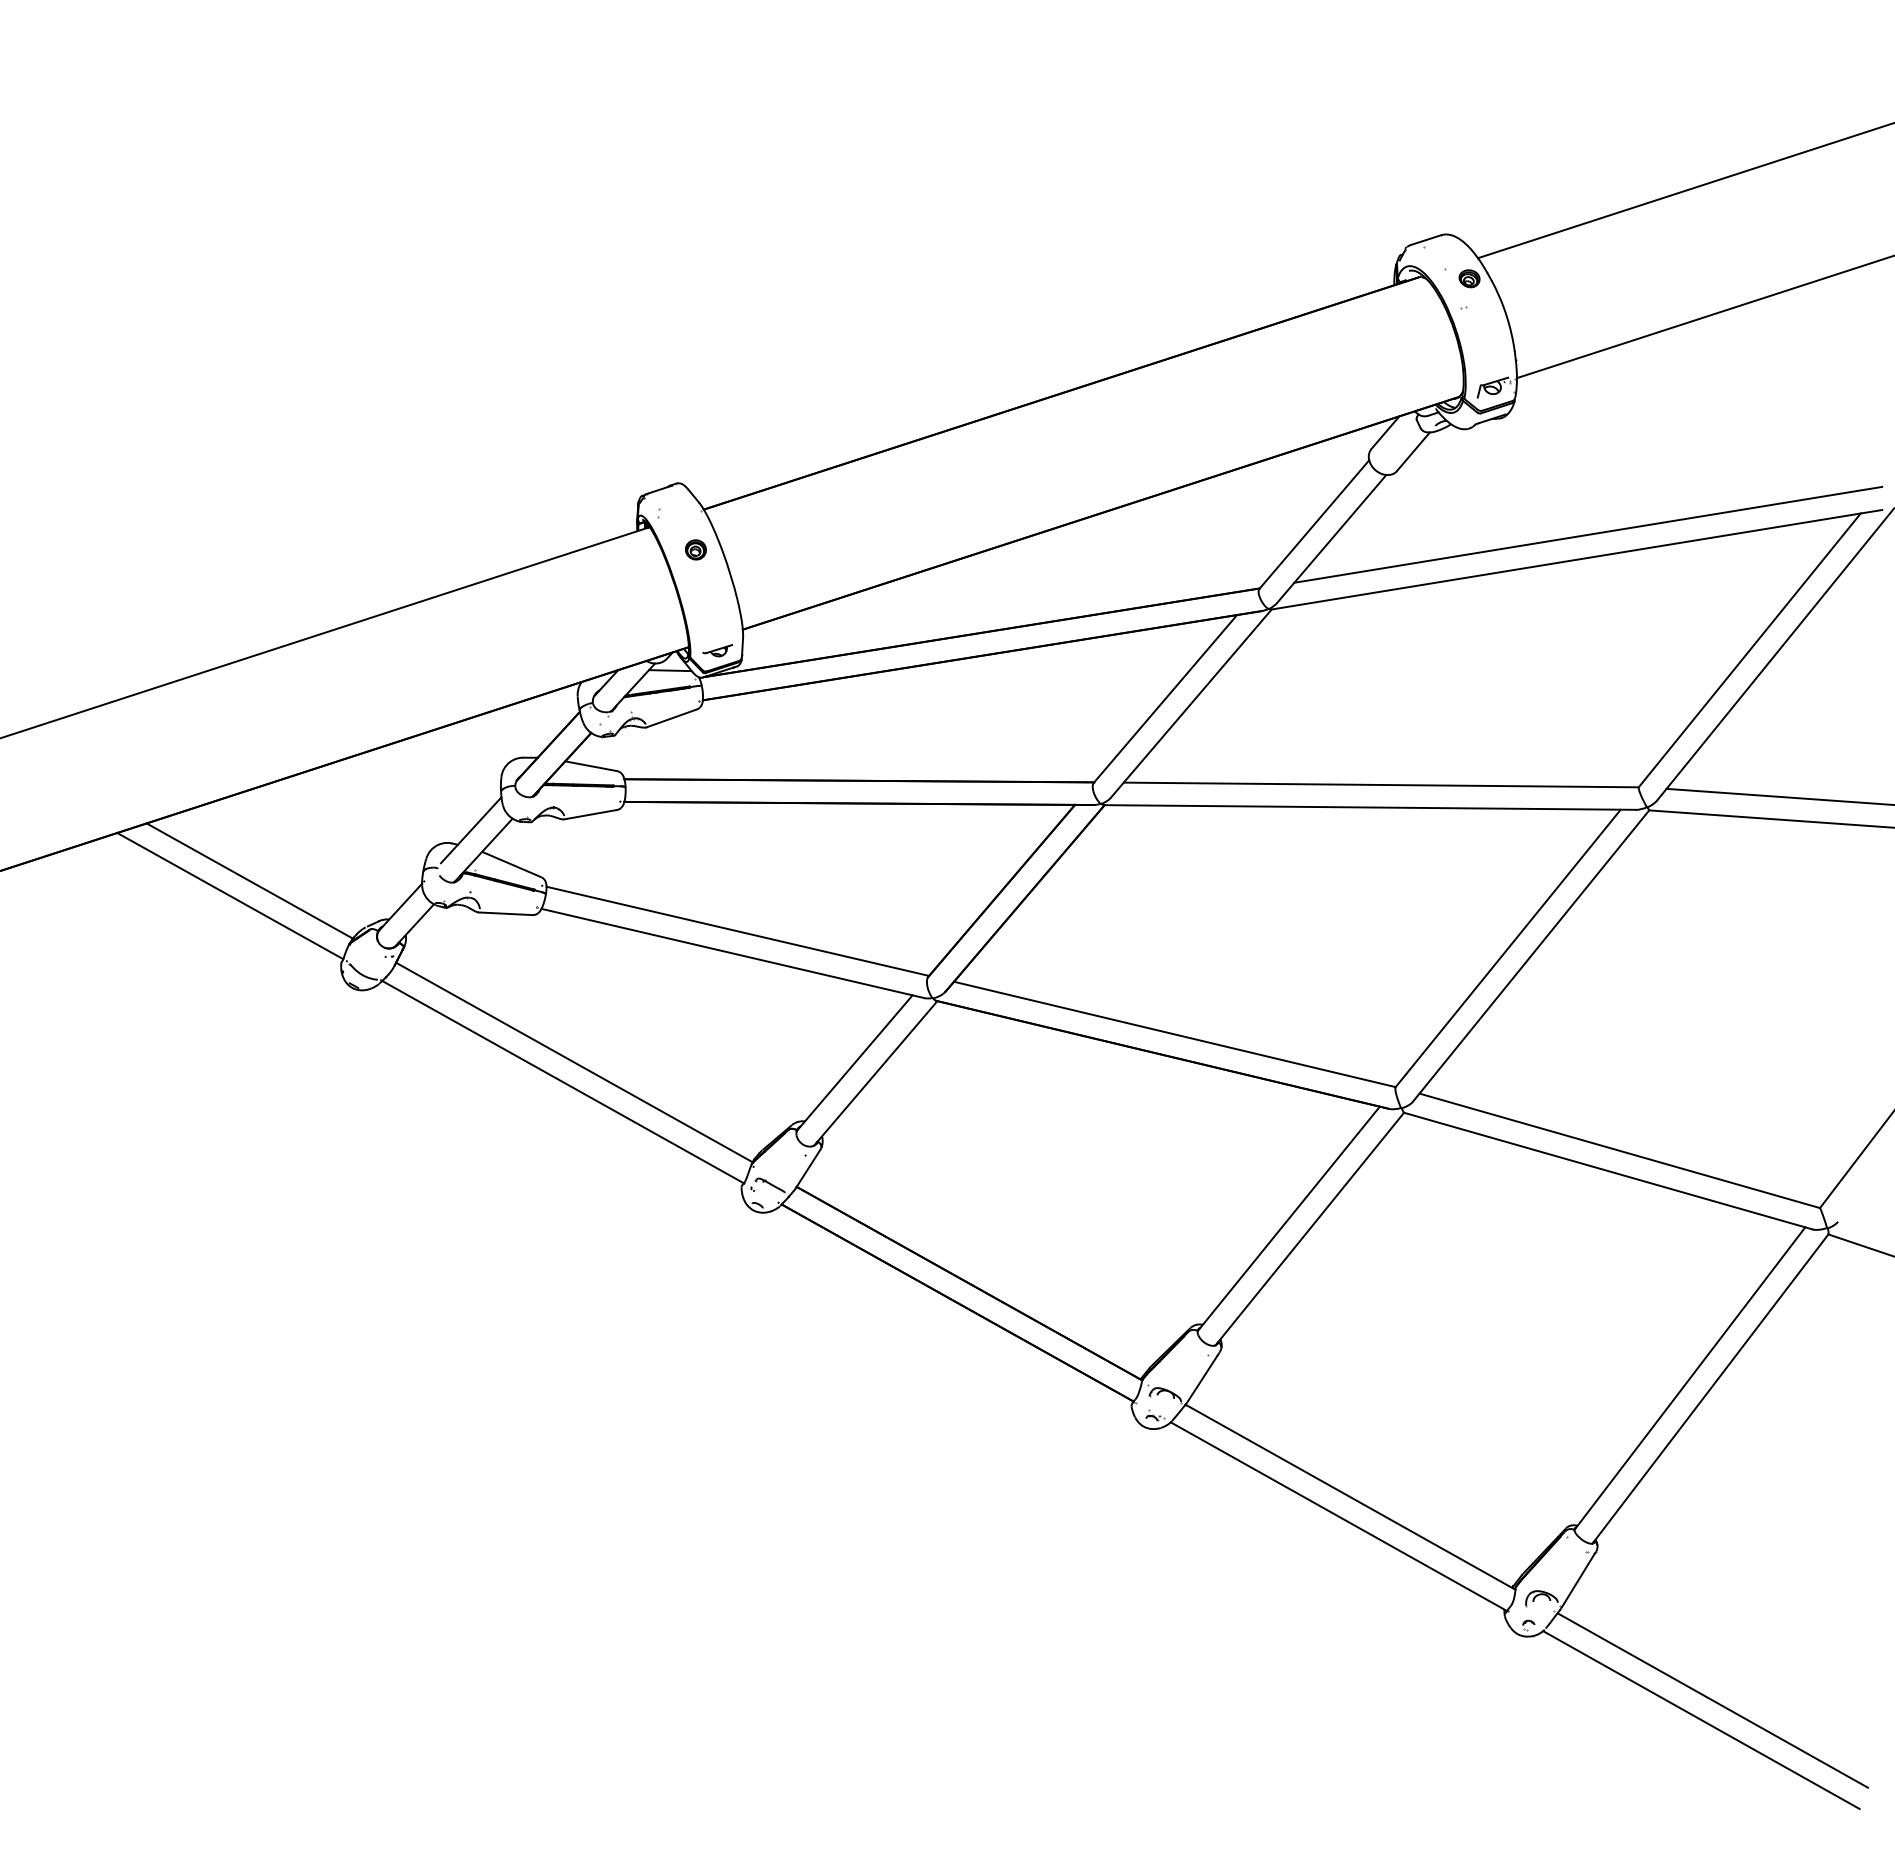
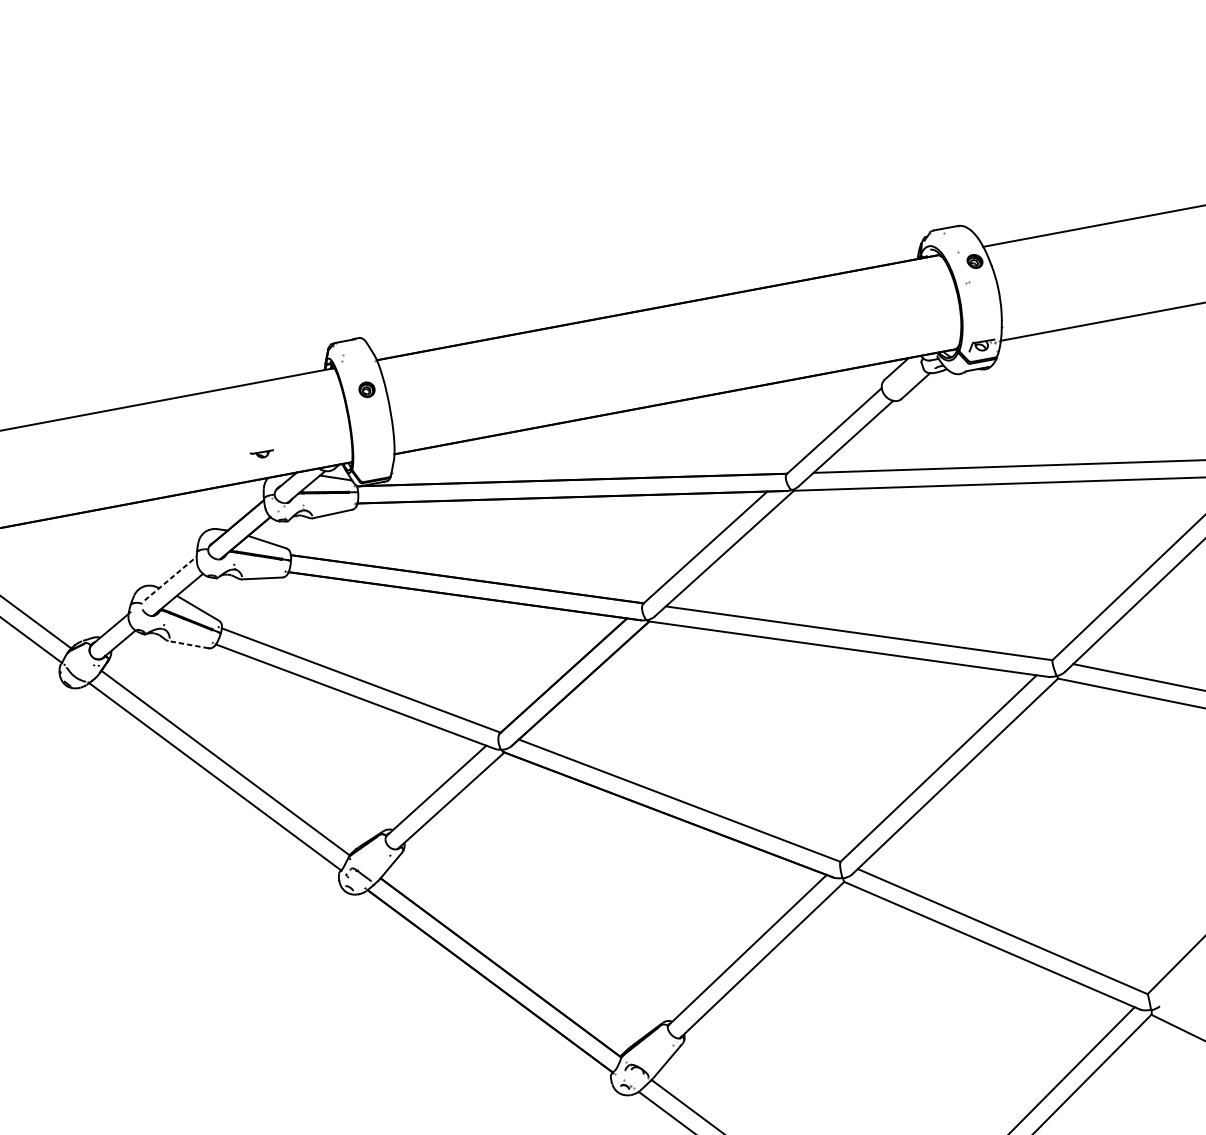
part: (717, 650) -> (261, 452), moved
line: (471, 830) -> (170, 578), solid -> dashed
line: (505, 913) -> (188, 644), solid -> dashed

